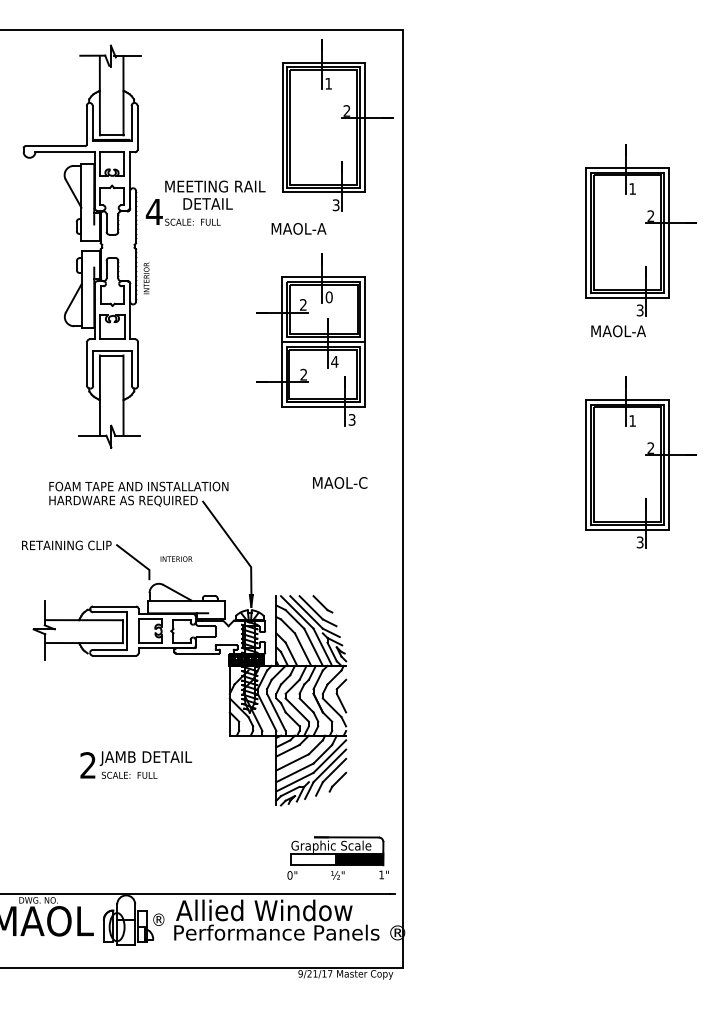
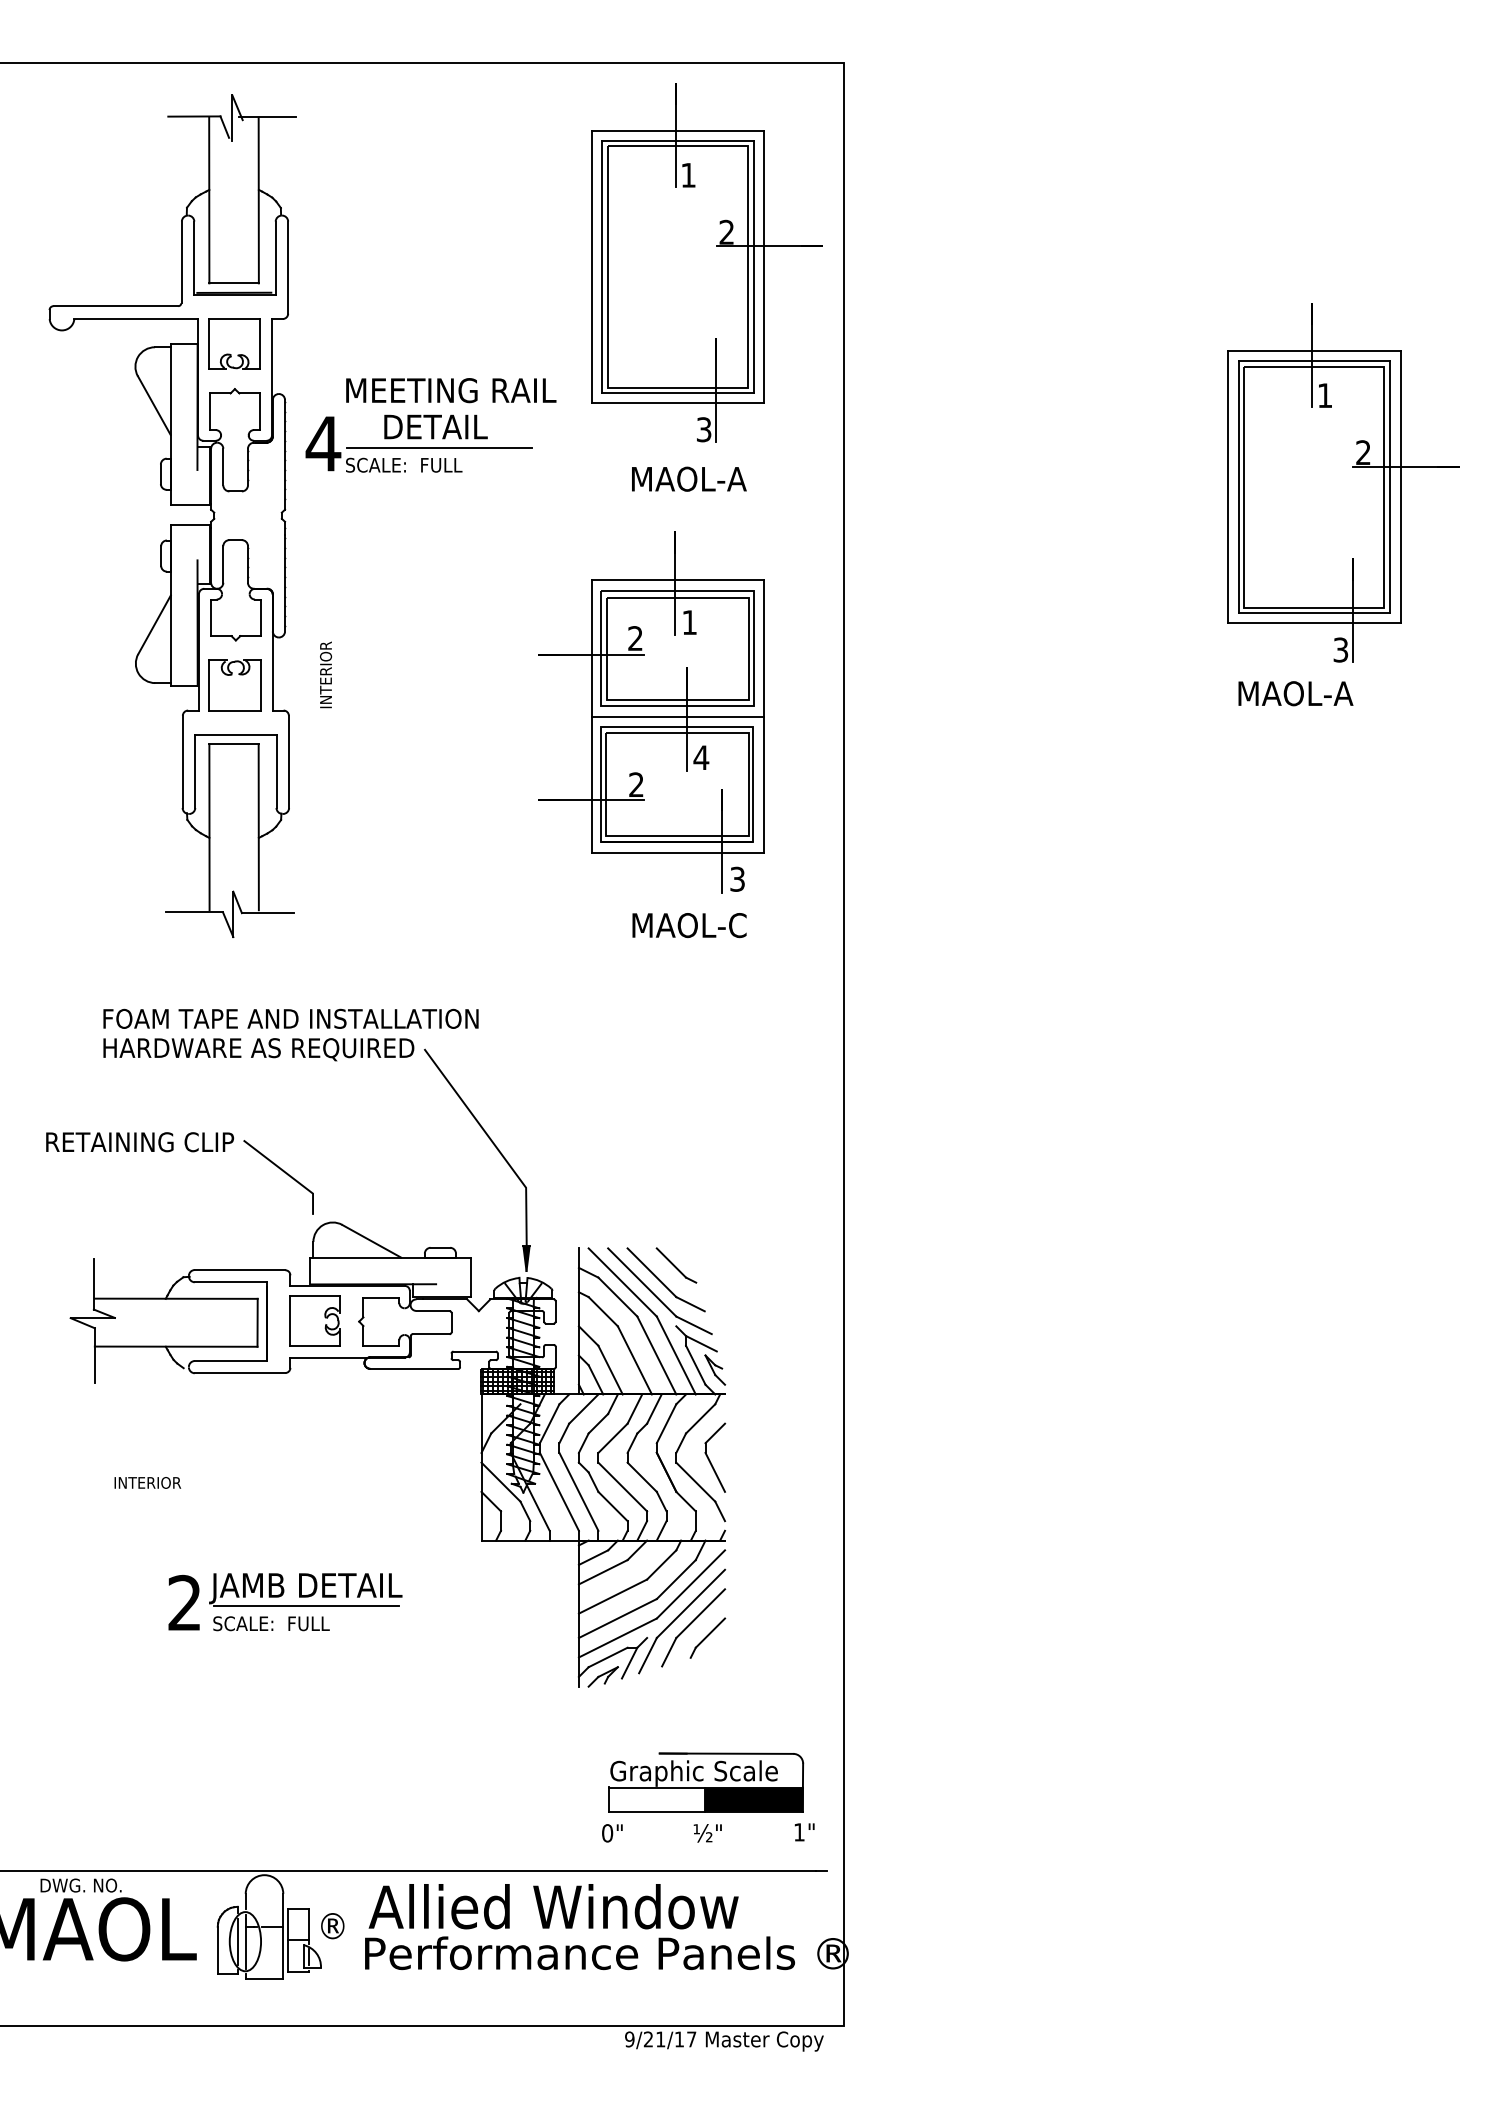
line: (209, 213) -> (438, 446), added
text: (298, 228) -> (688, 478), moved
text: (146, 278) -> (325, 675), moved
text: (328, 297) -> (688, 622), 0 -> 1
part: (640, 462) -> (1341, 968), removed
text: (340, 482) -> (690, 924), moved
text: (176, 558) -> (147, 1481), moved
line: (146, 767) -> (306, 1607), added

